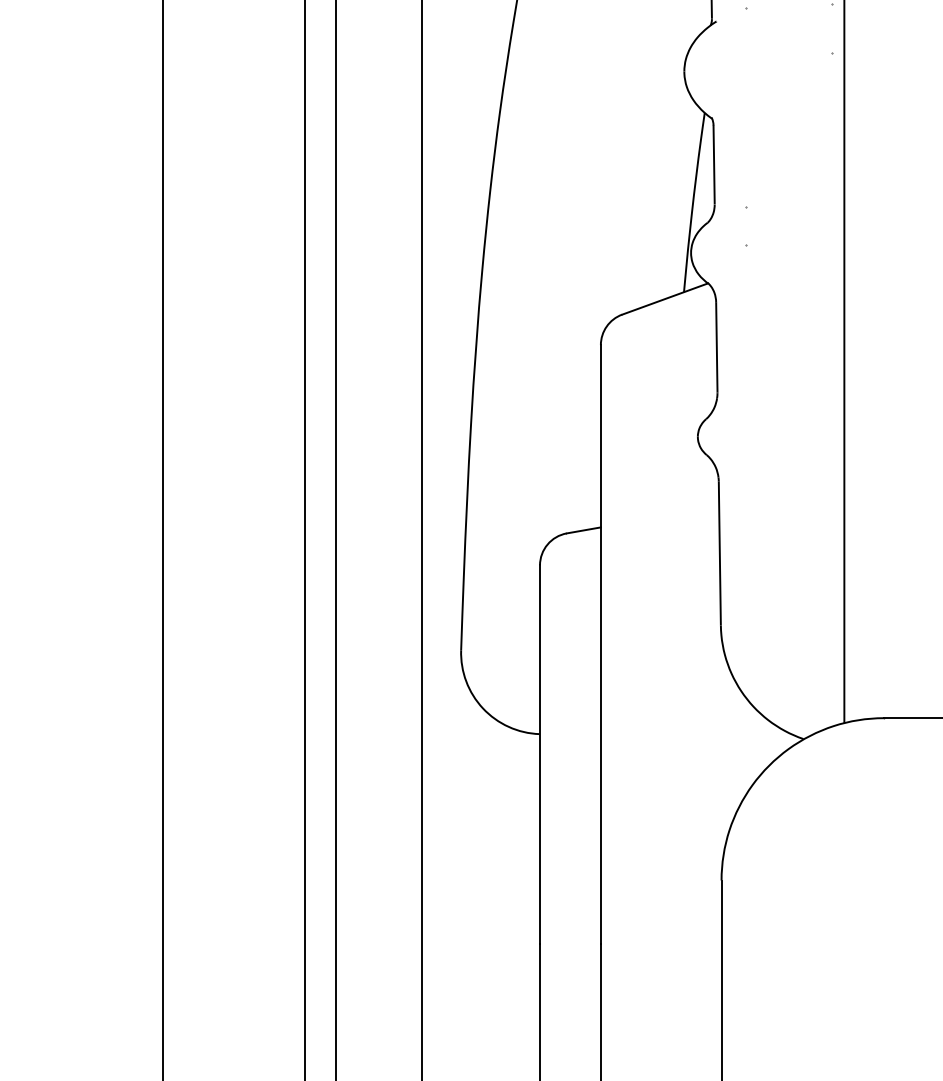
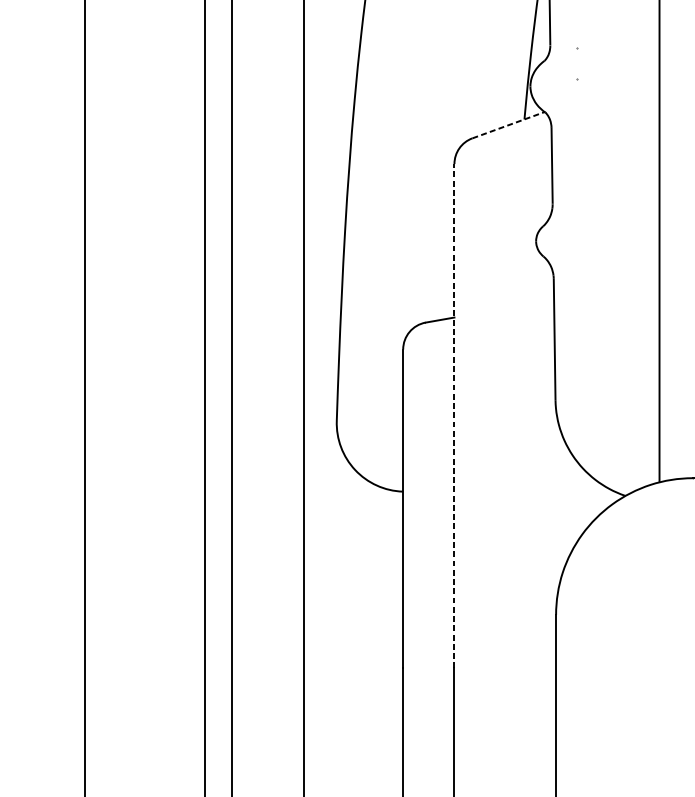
line: (665, 299) -> (508, 125), solid -> dashed
line: (600, 644) -> (454, 416), solid -> dashed

